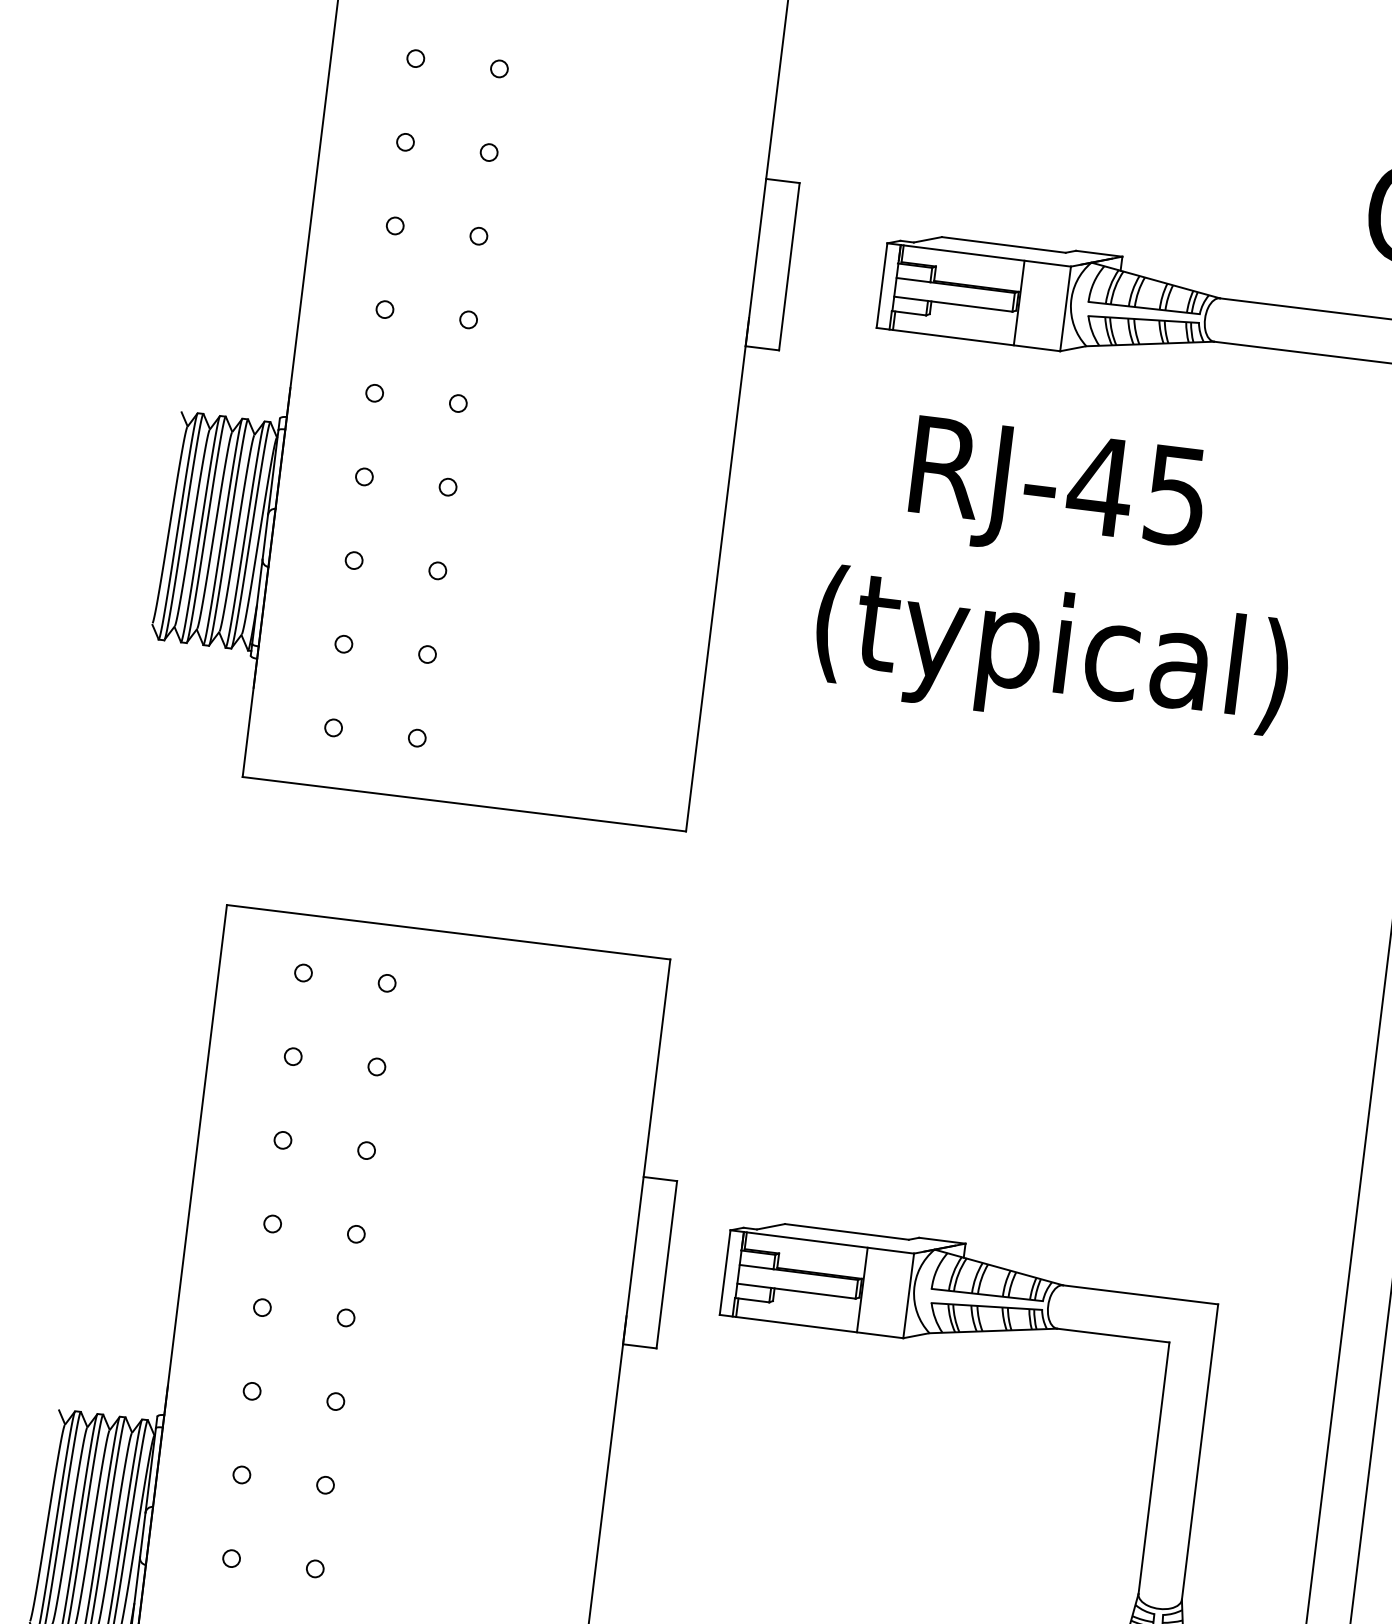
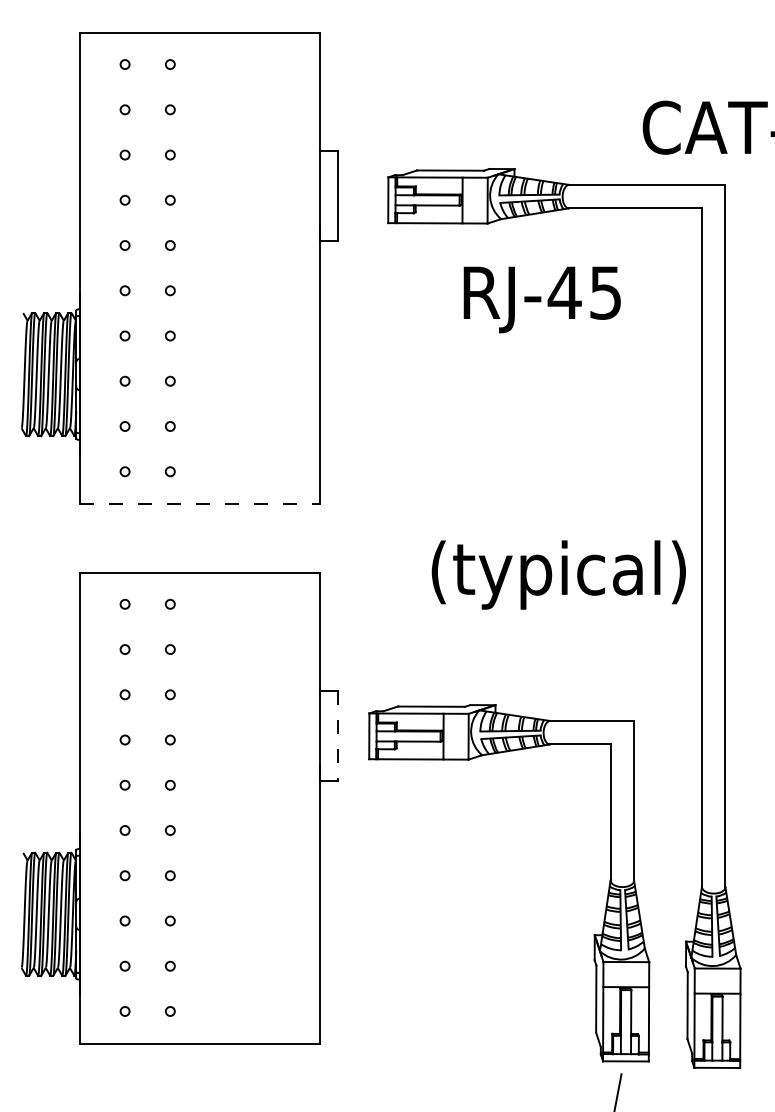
text: (1055, 493) -> (541, 299), moved
text: (1051, 654) -> (558, 574), moved
line: (463, 803) -> (199, 503), solid -> dashed
line: (666, 1265) -> (337, 736), solid -> dashed

